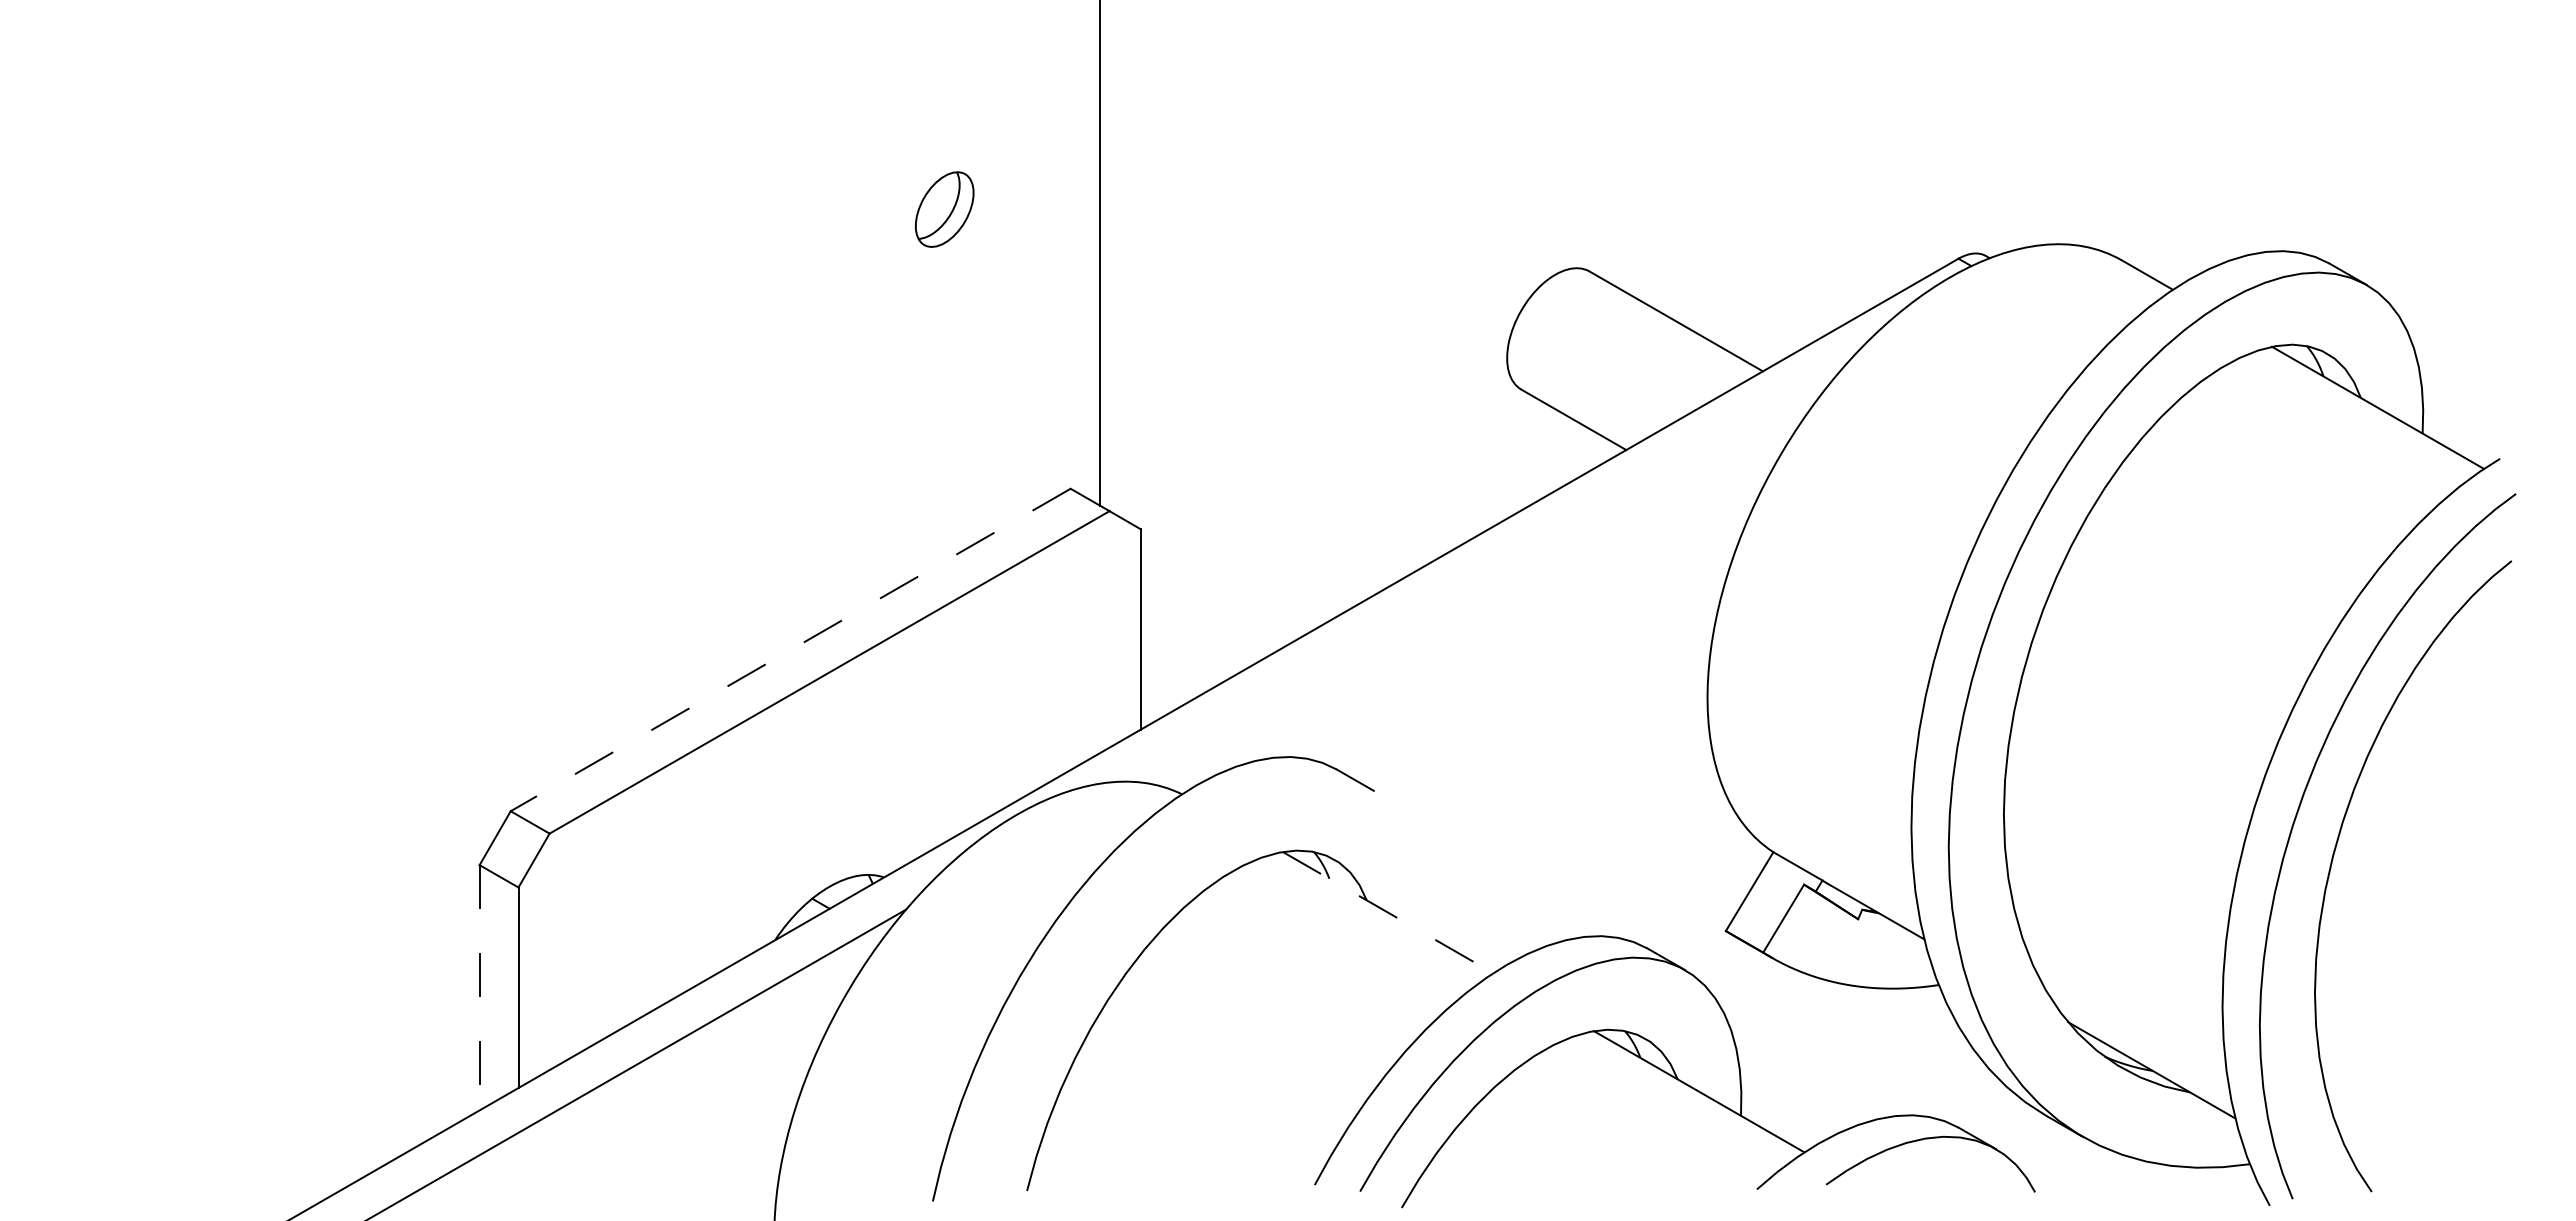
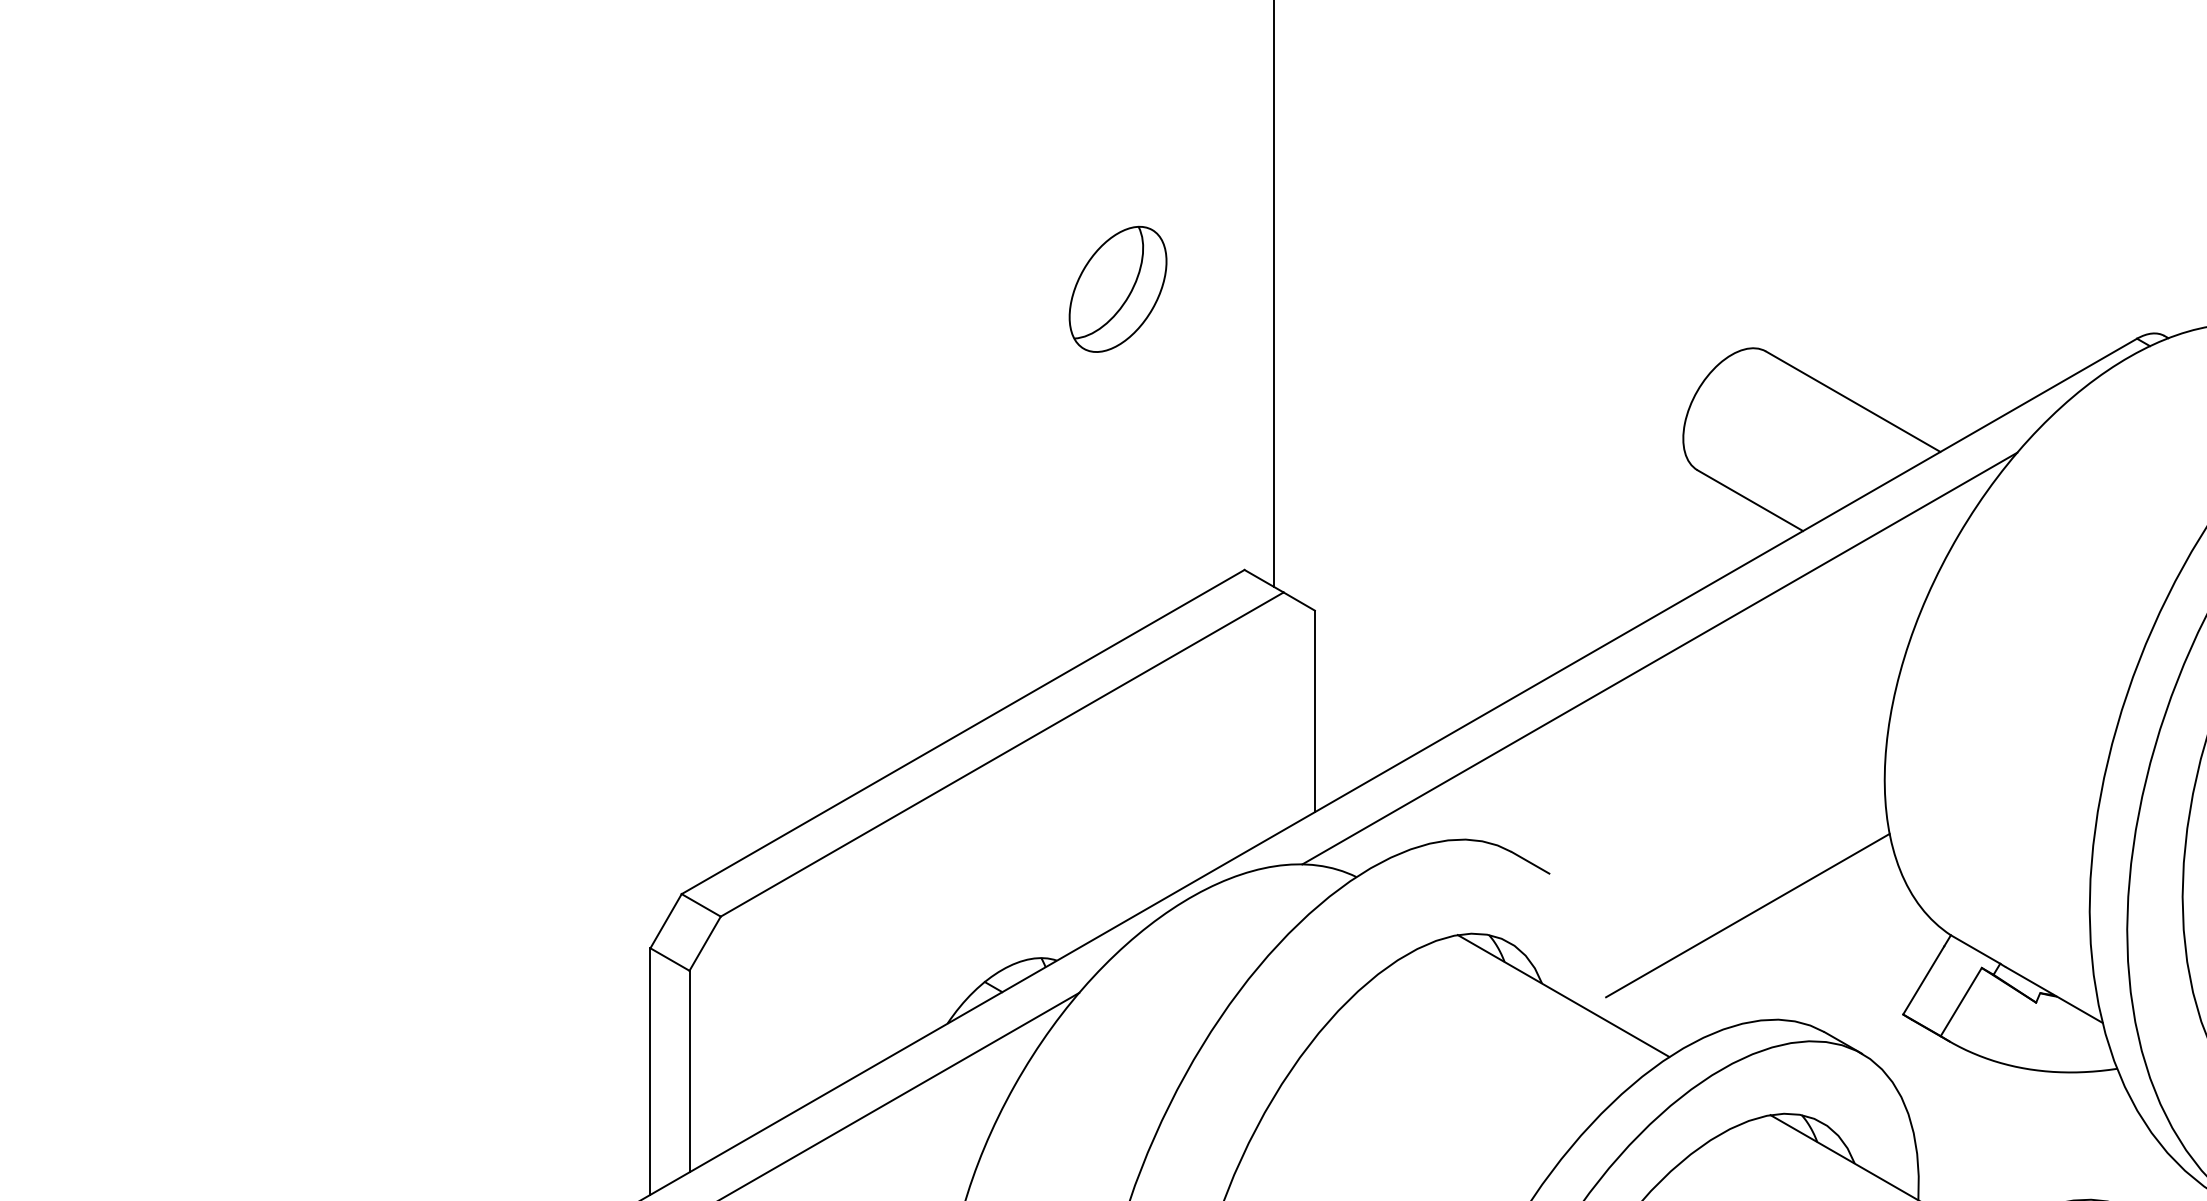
part: (944, 209) -> (1117, 289), size x1.67
line: (1483, 576) -> (1659, 658), added
line: (790, 650) -> (962, 732), dashed -> solid
line: (1571, 832) -> (1747, 915), added
line: (1388, 912) -> (1564, 995), dashed -> solid
line: (479, 987) -> (650, 1071), dashed -> solid

